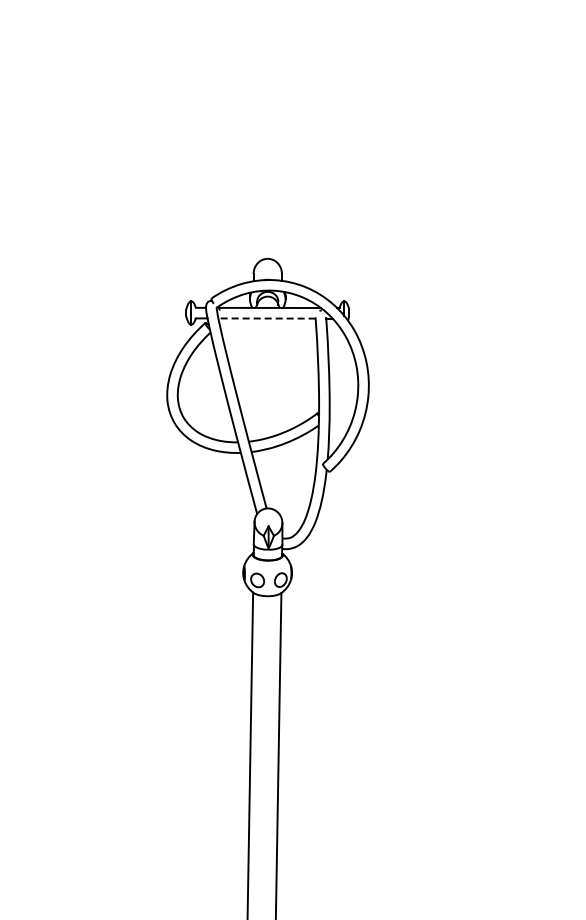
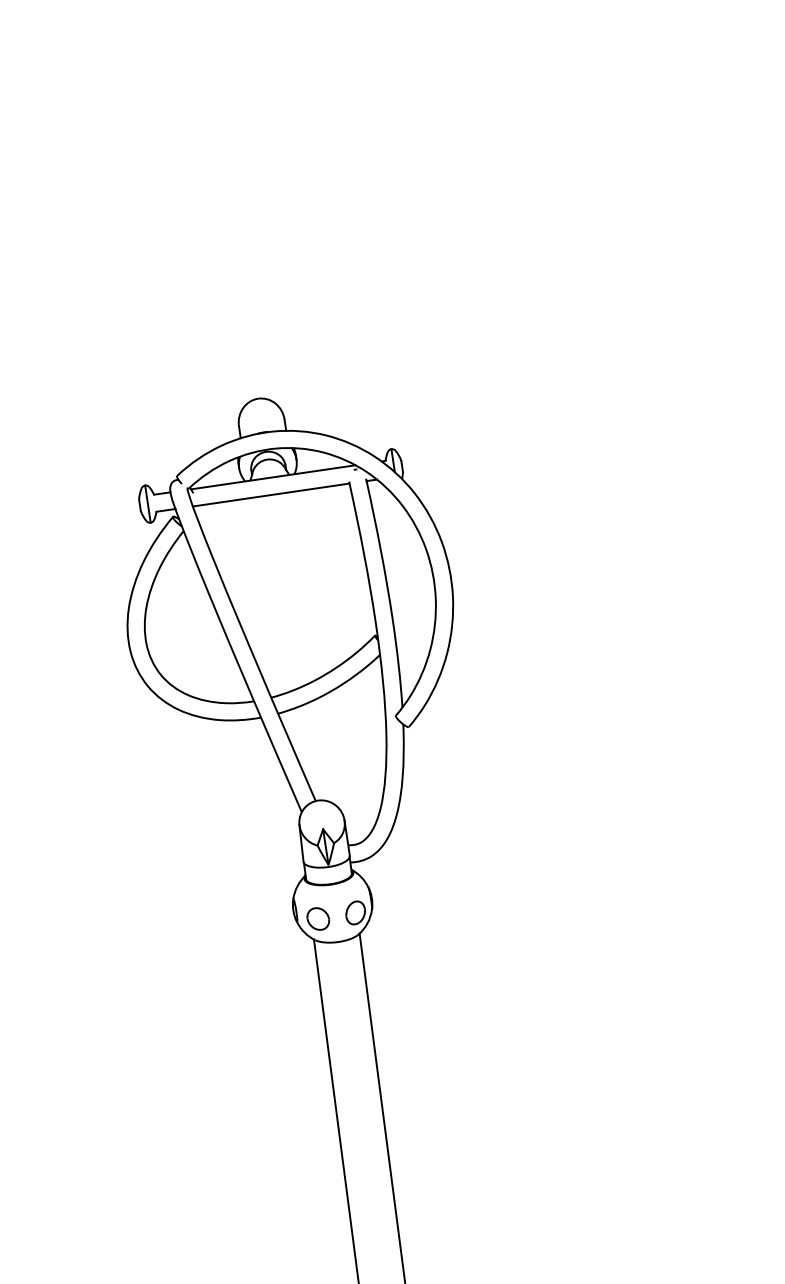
line: (267, 318) -> (271, 494), dashed -> solid

